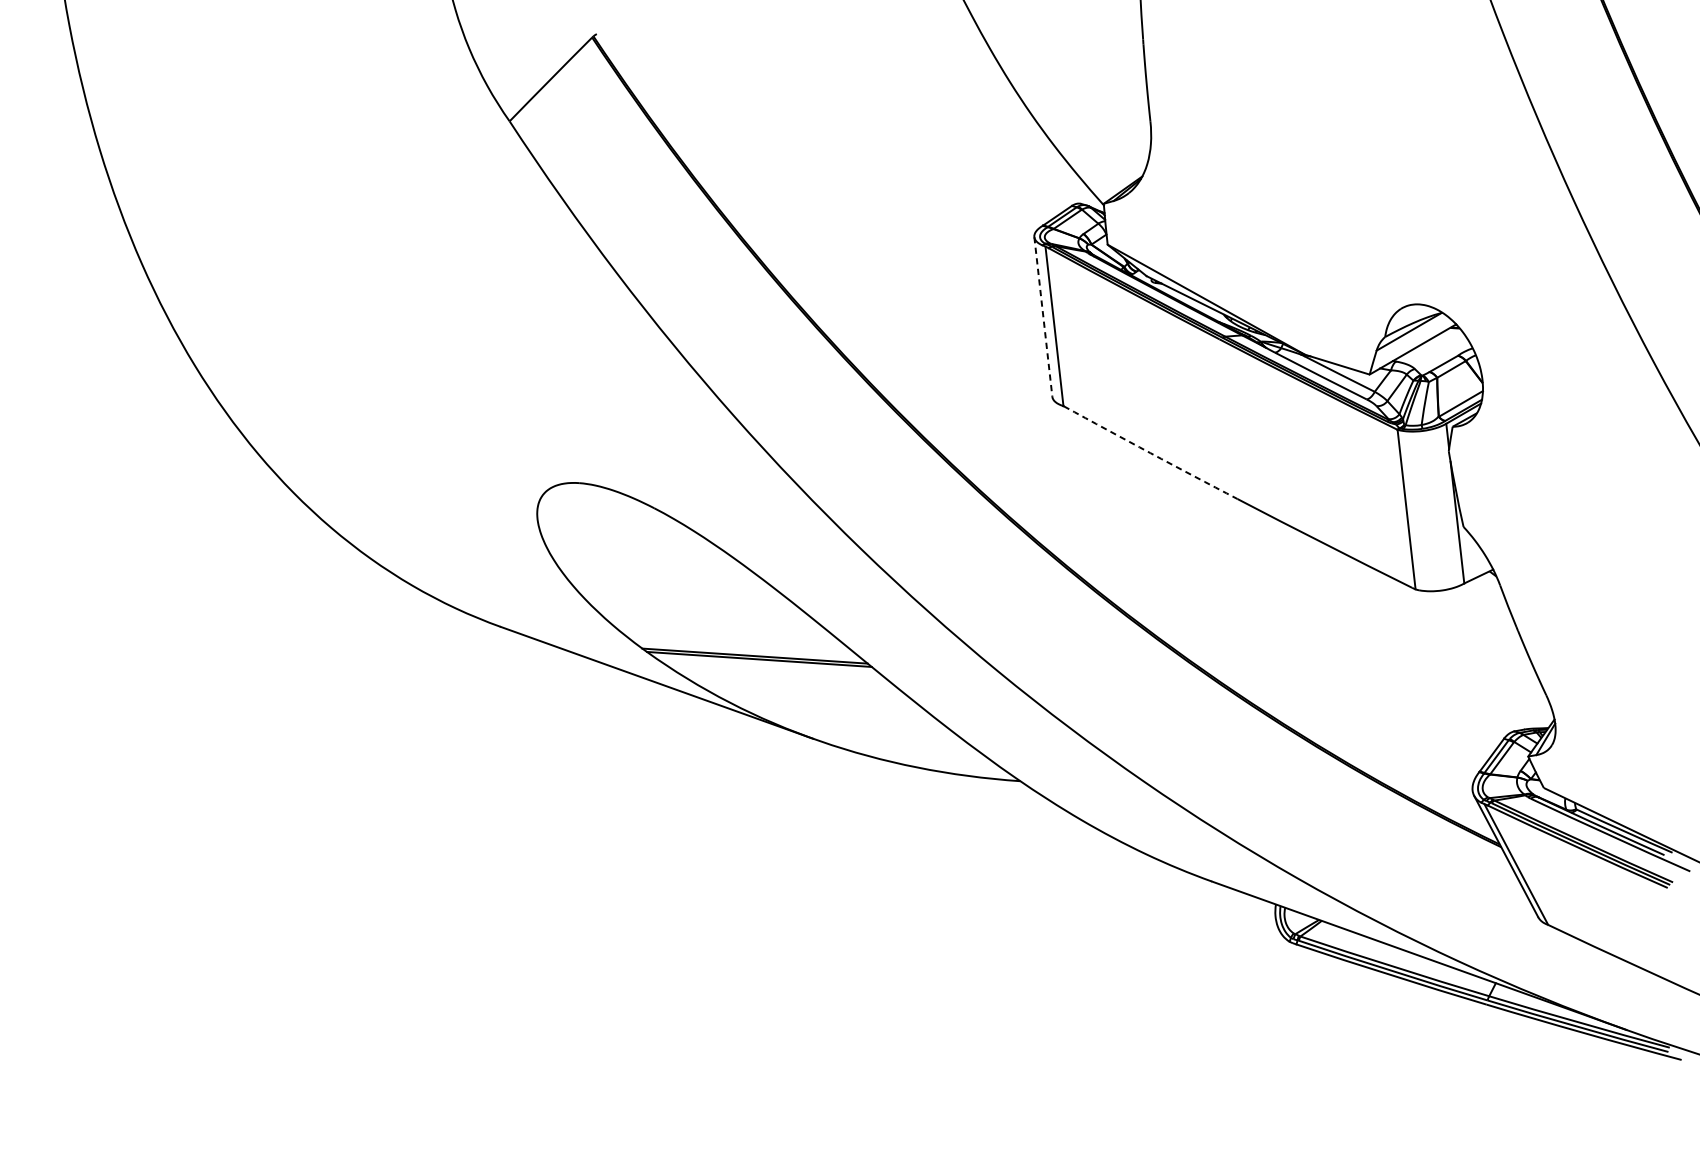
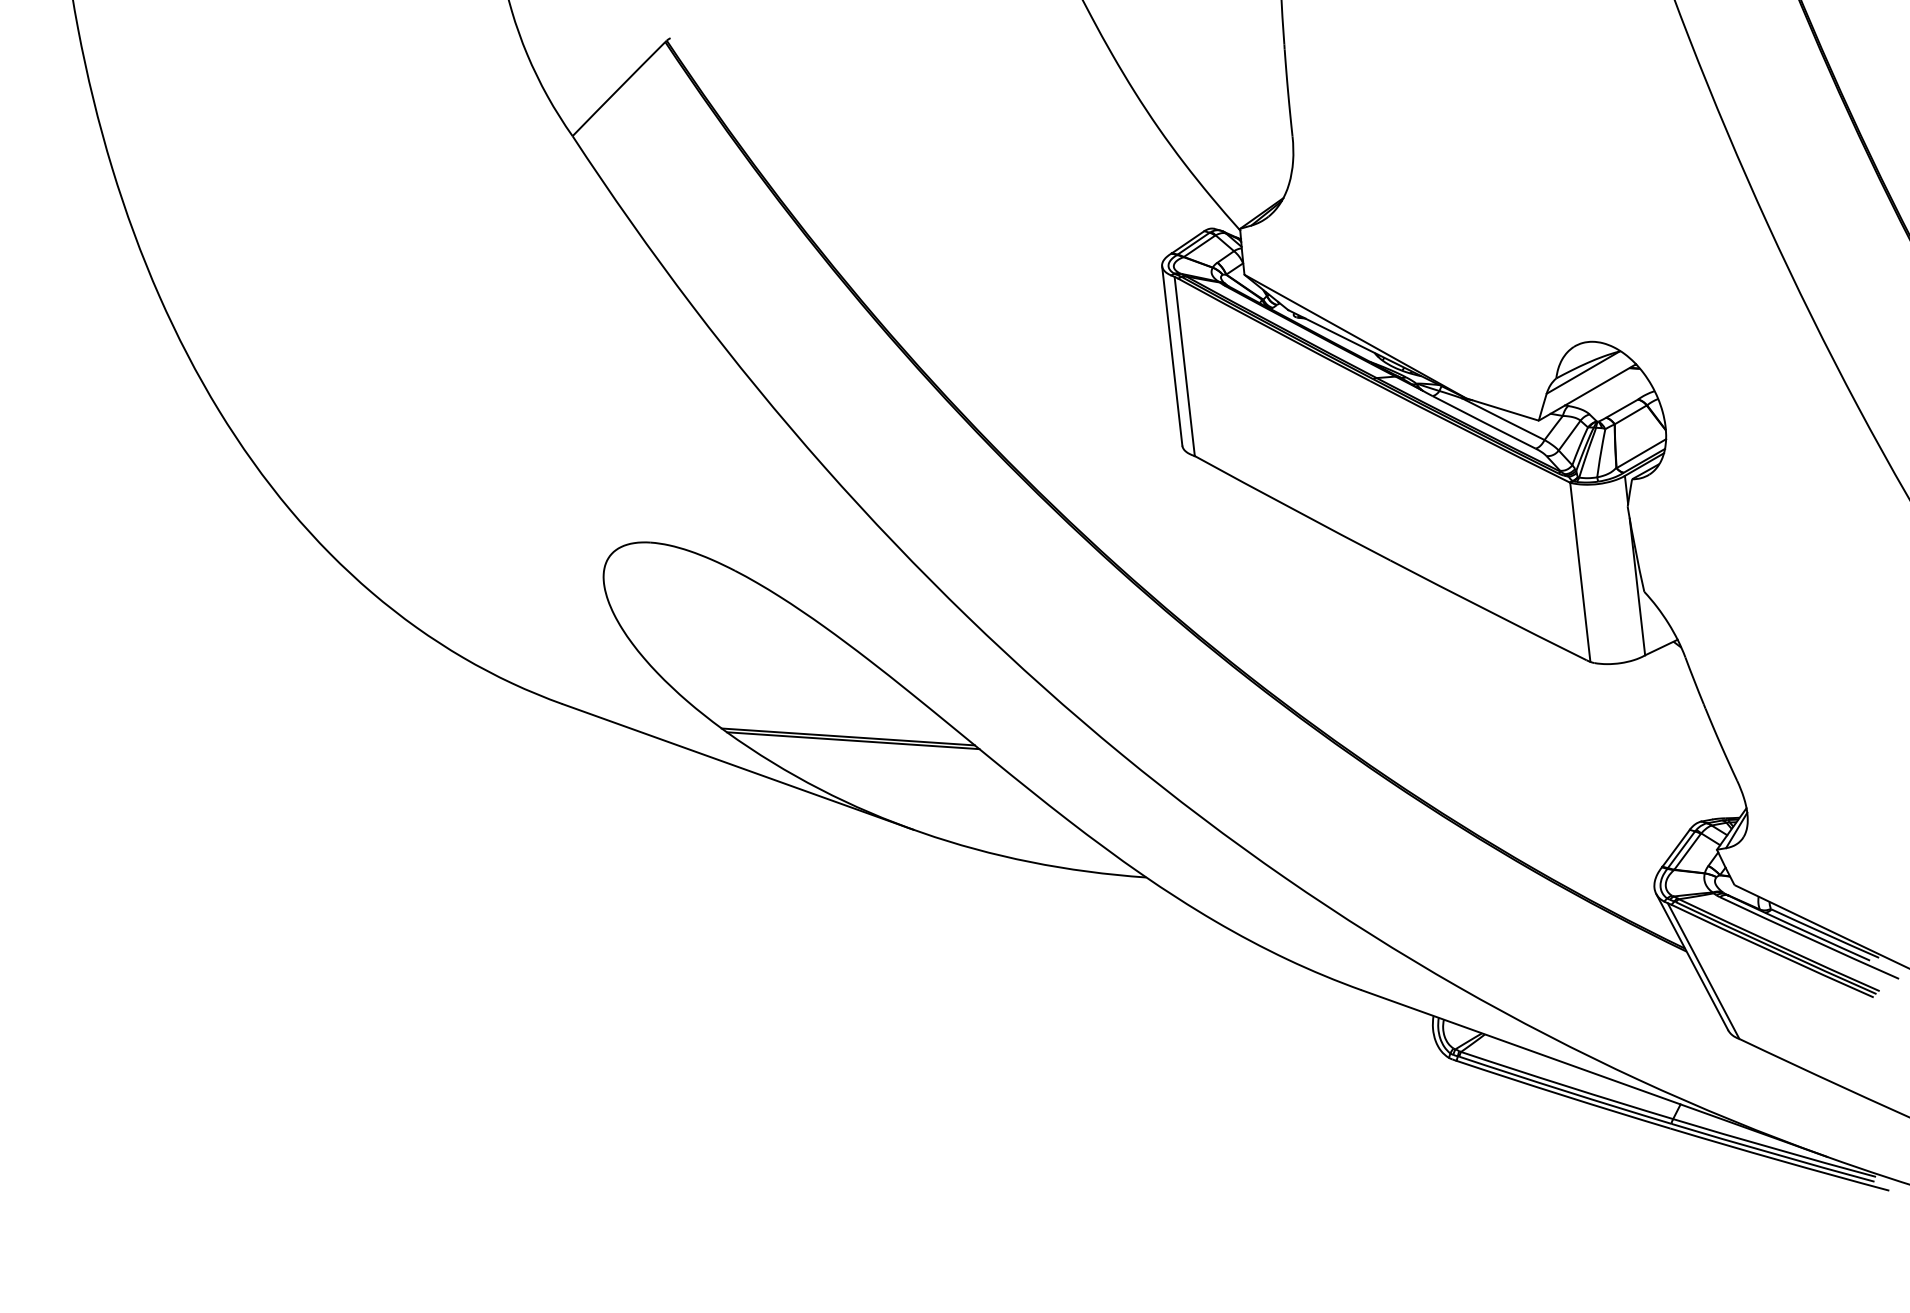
line: (1043, 317) -> (1172, 356), dashed -> solid
arc: (1150, 452) -> (1292, 508), dashed -> solid

